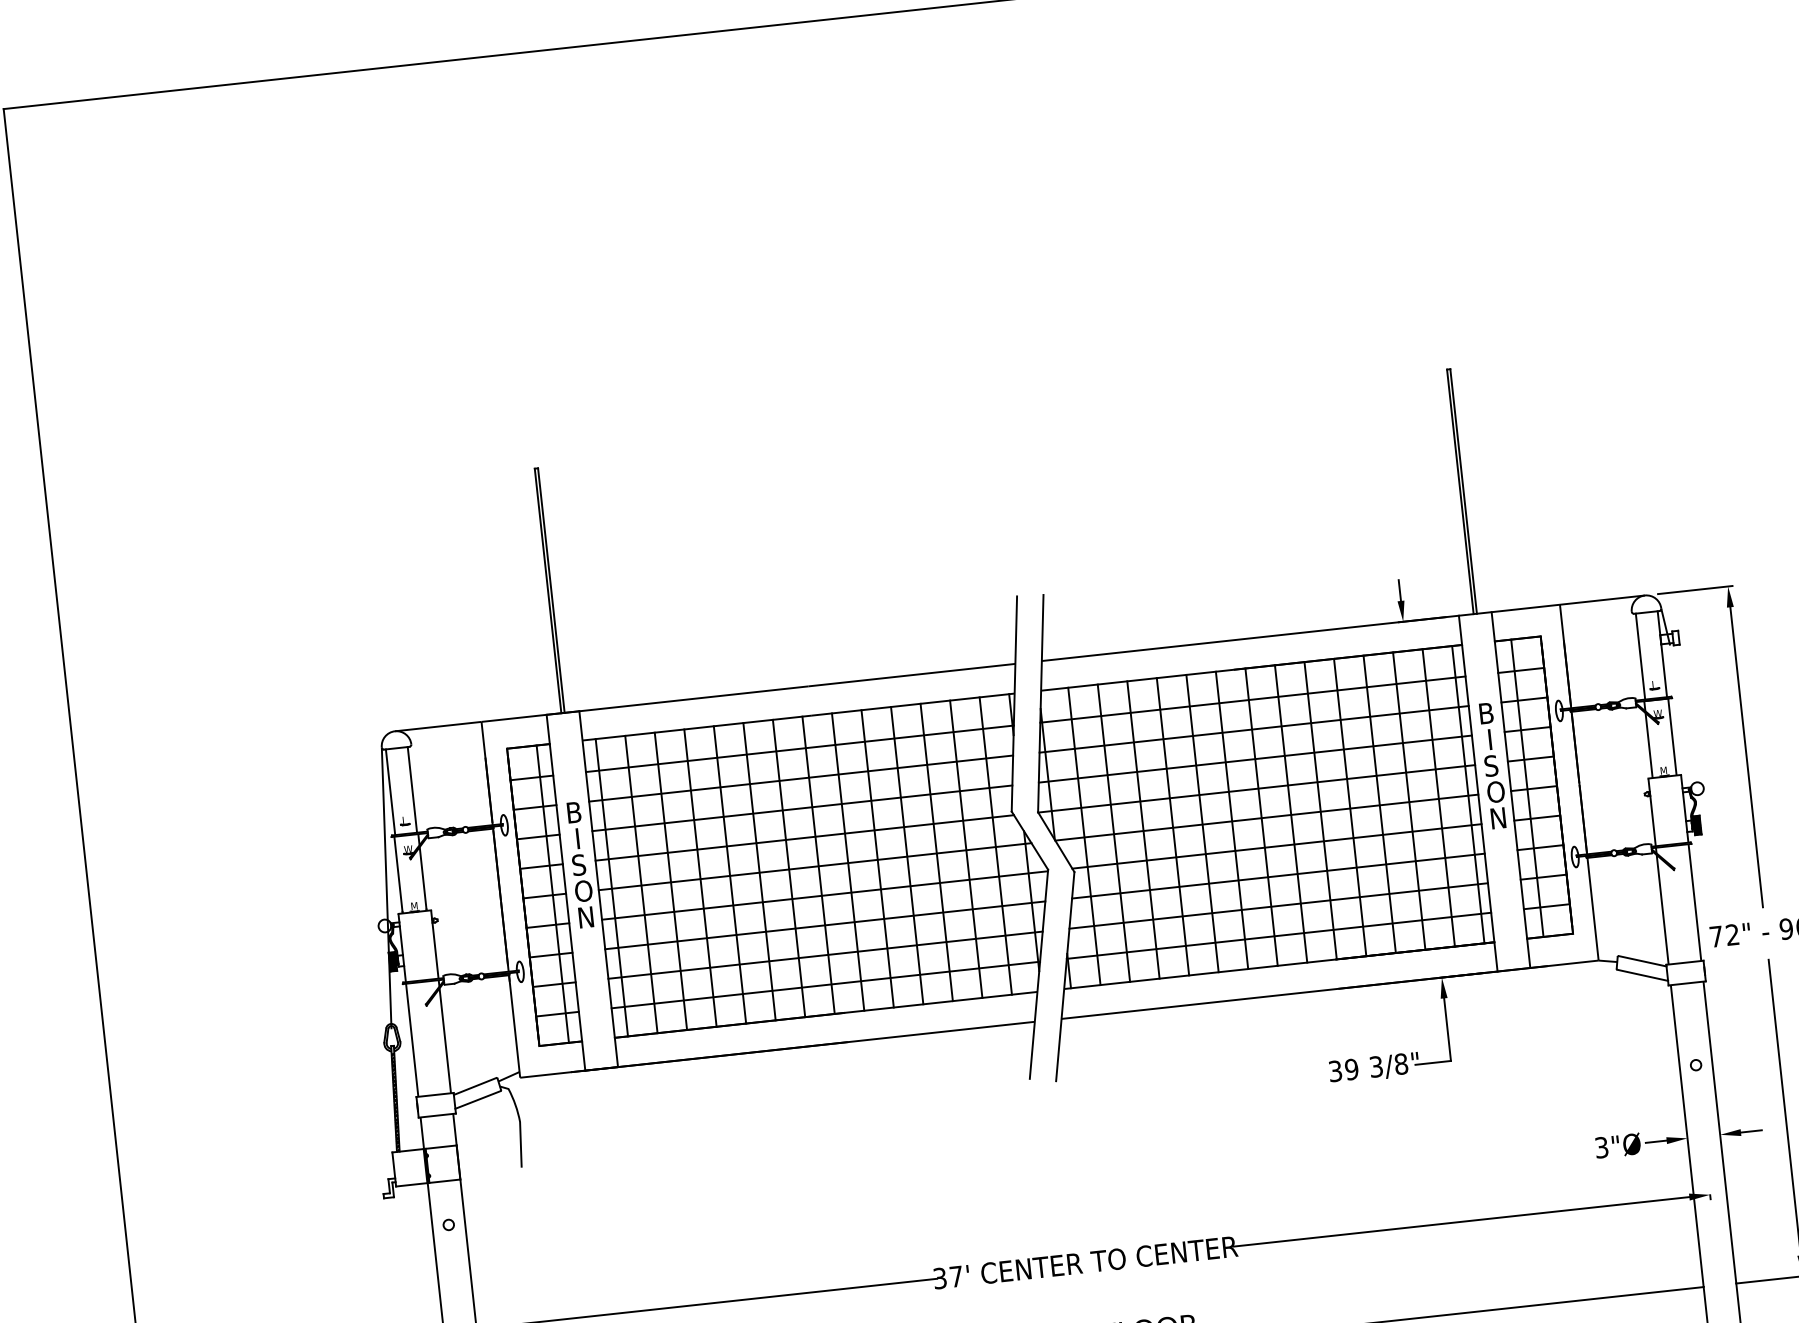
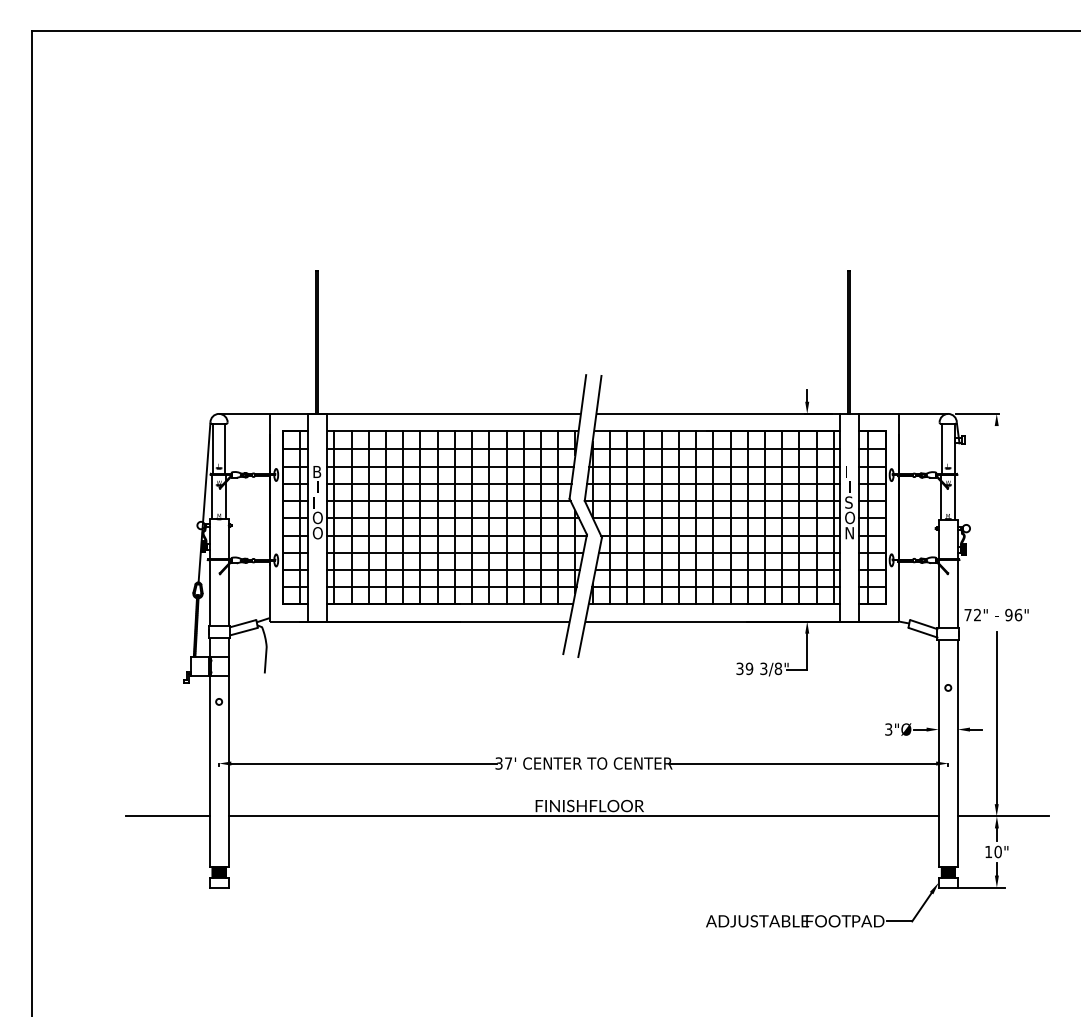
text: (1486, 712) -> (849, 471), B -> I
line: (1746, 757) -> (996, 513), removed
text: (578, 864) -> (316, 502), S -> I
text: (586, 917) -> (317, 533), N -> O

